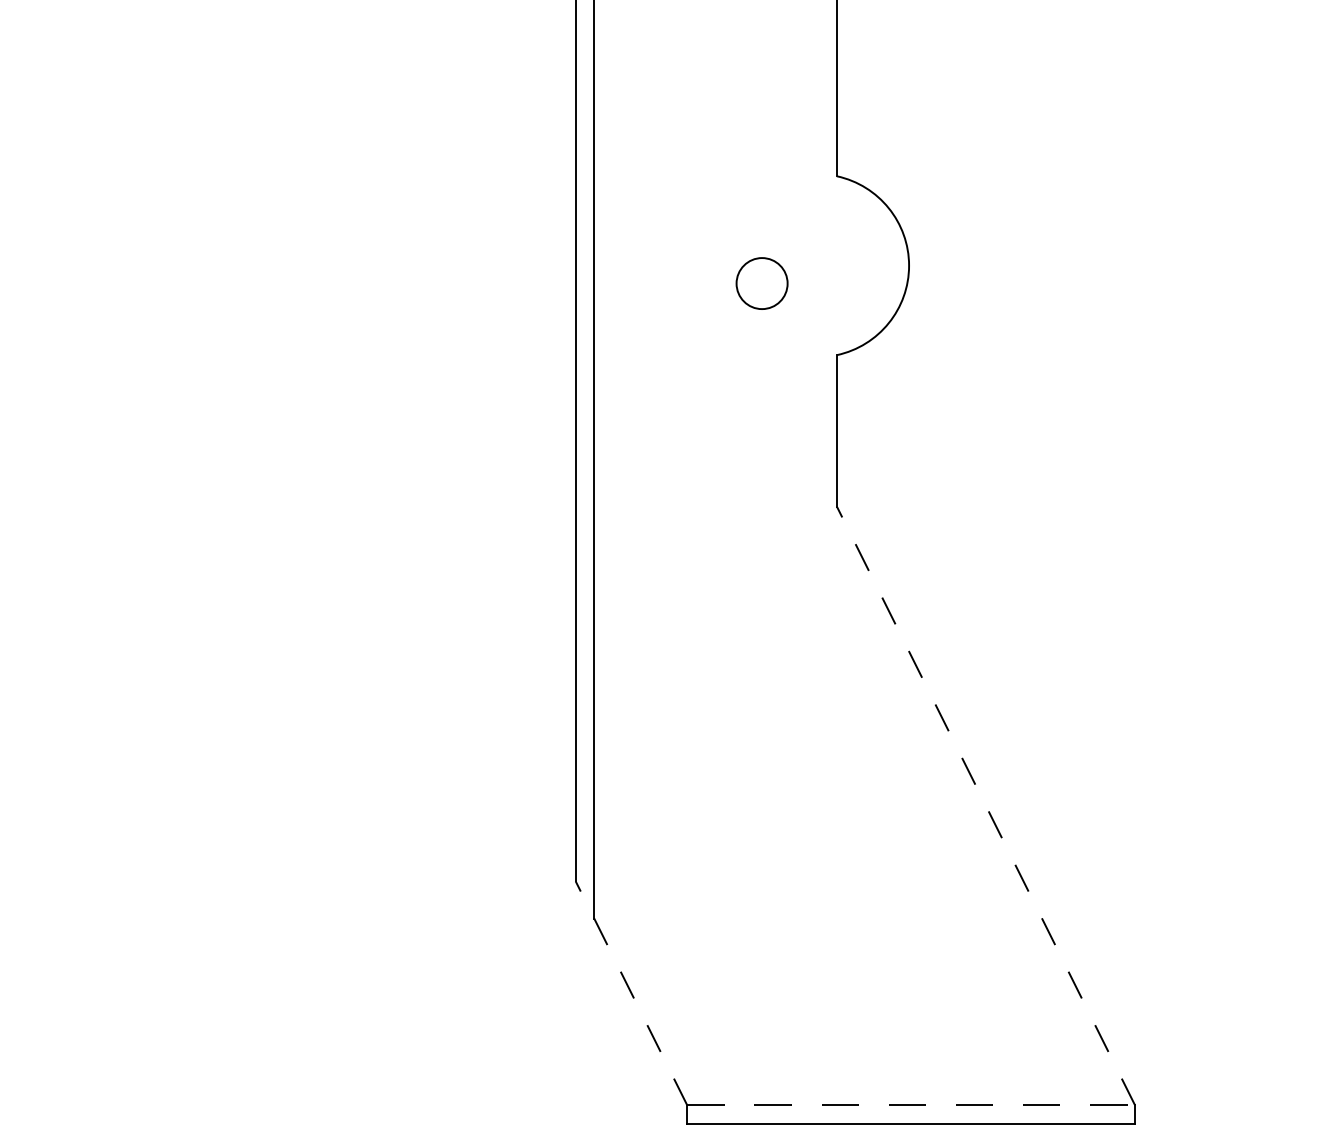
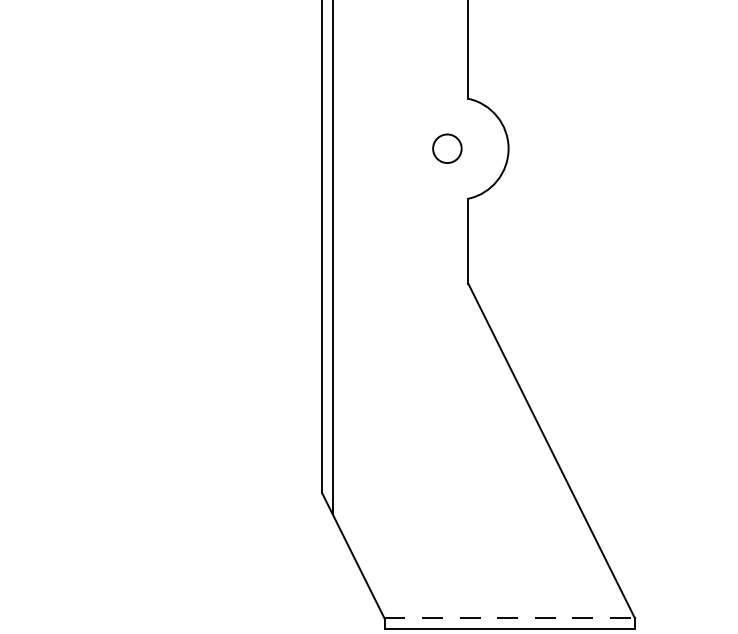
circle: (762, 283) -> (447, 148), moved
line: (985, 805) -> (551, 450), dashed -> solid
line: (631, 992) -> (353, 555), dashed -> solid

